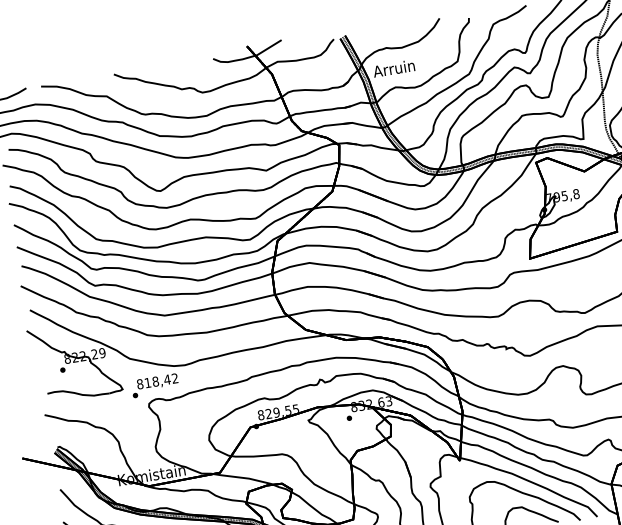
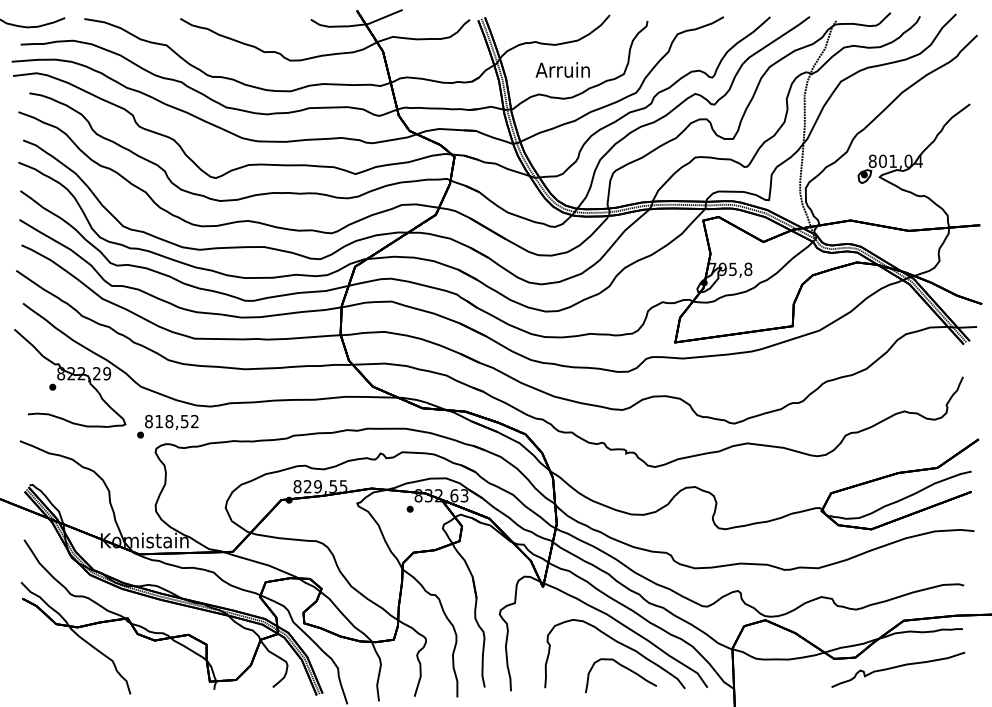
text: (393, 68) -> (562, 69), moved
text: (167, 379) -> (184, 421), 818,42 -> 818,52

